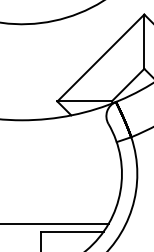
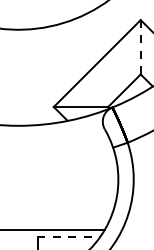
line: (144, 42) -> (140, 48), solid -> dashed
line: (72, 231) -> (68, 237), solid -> dashed

